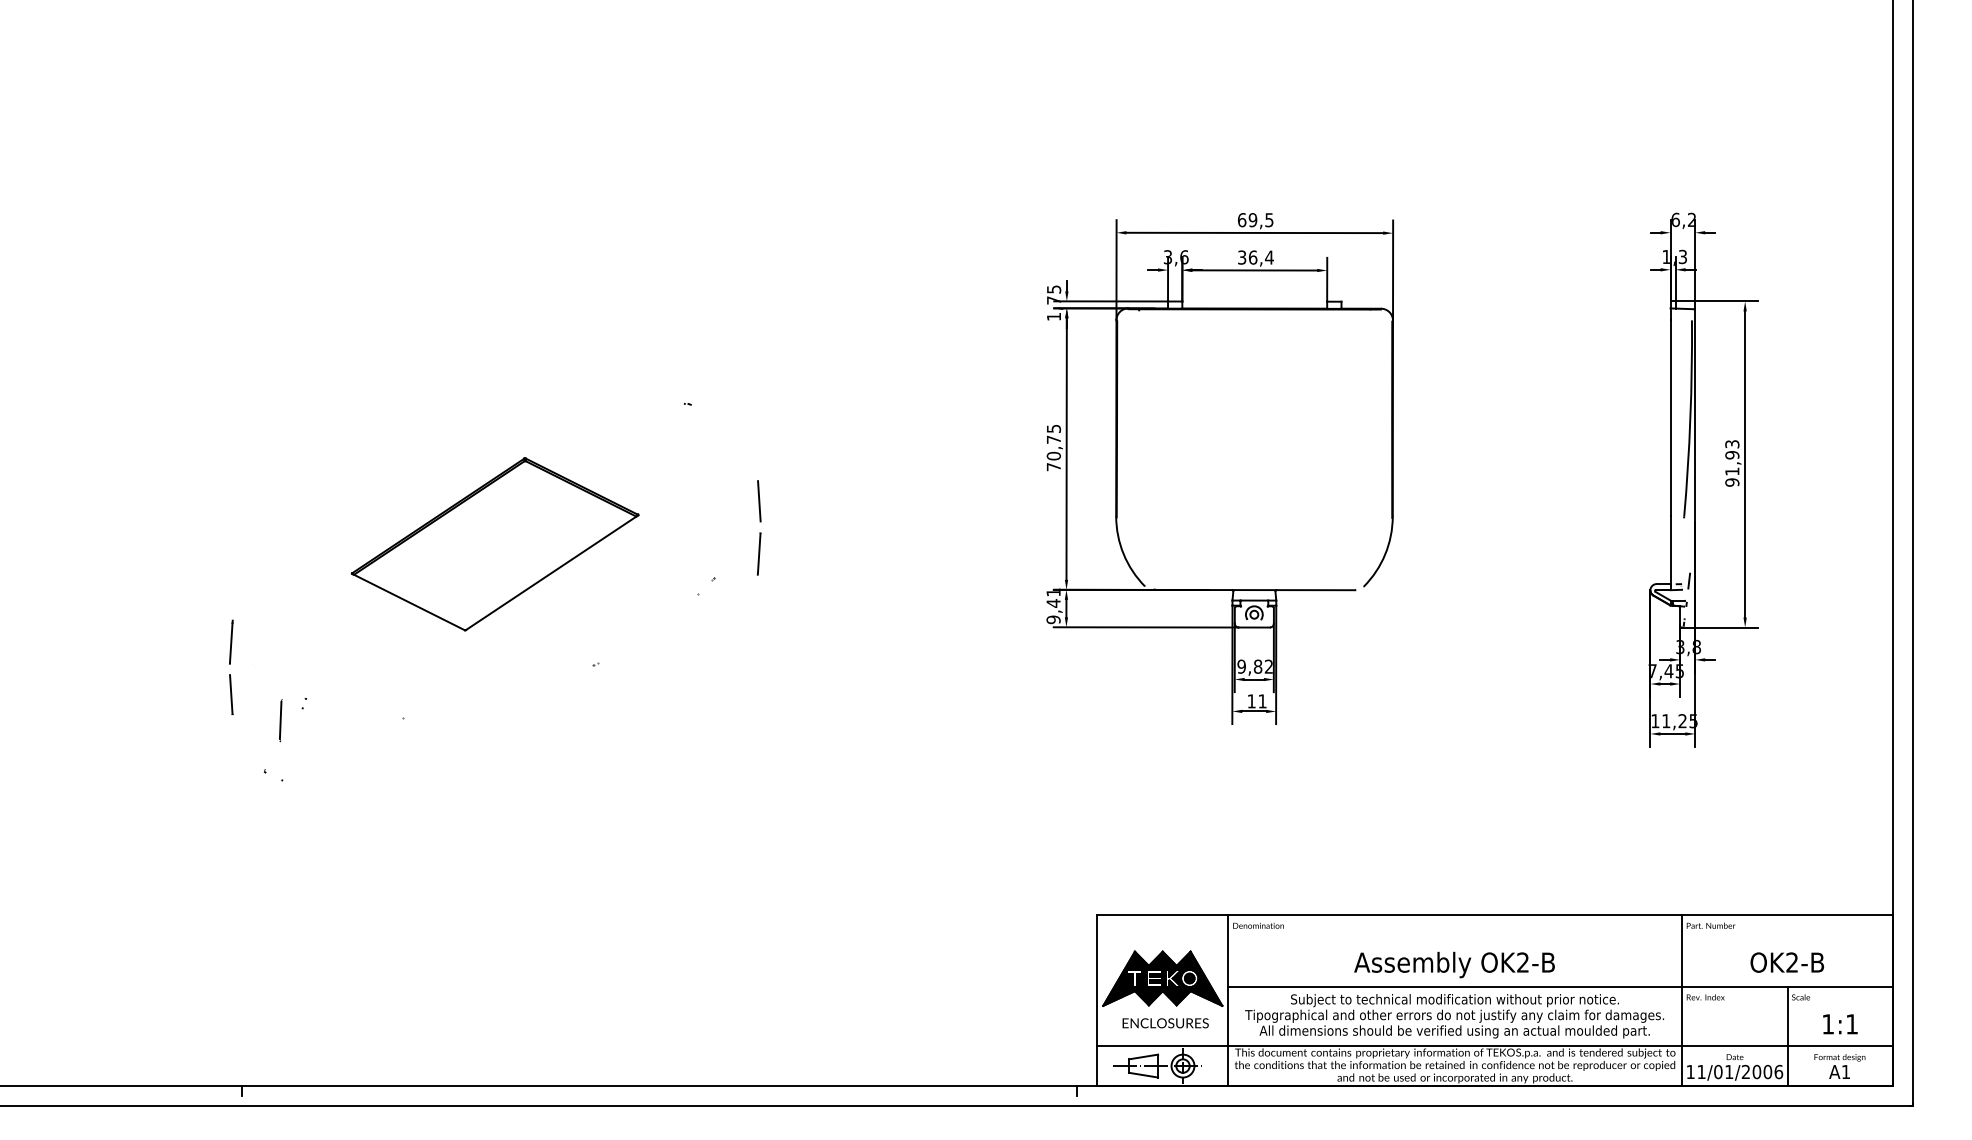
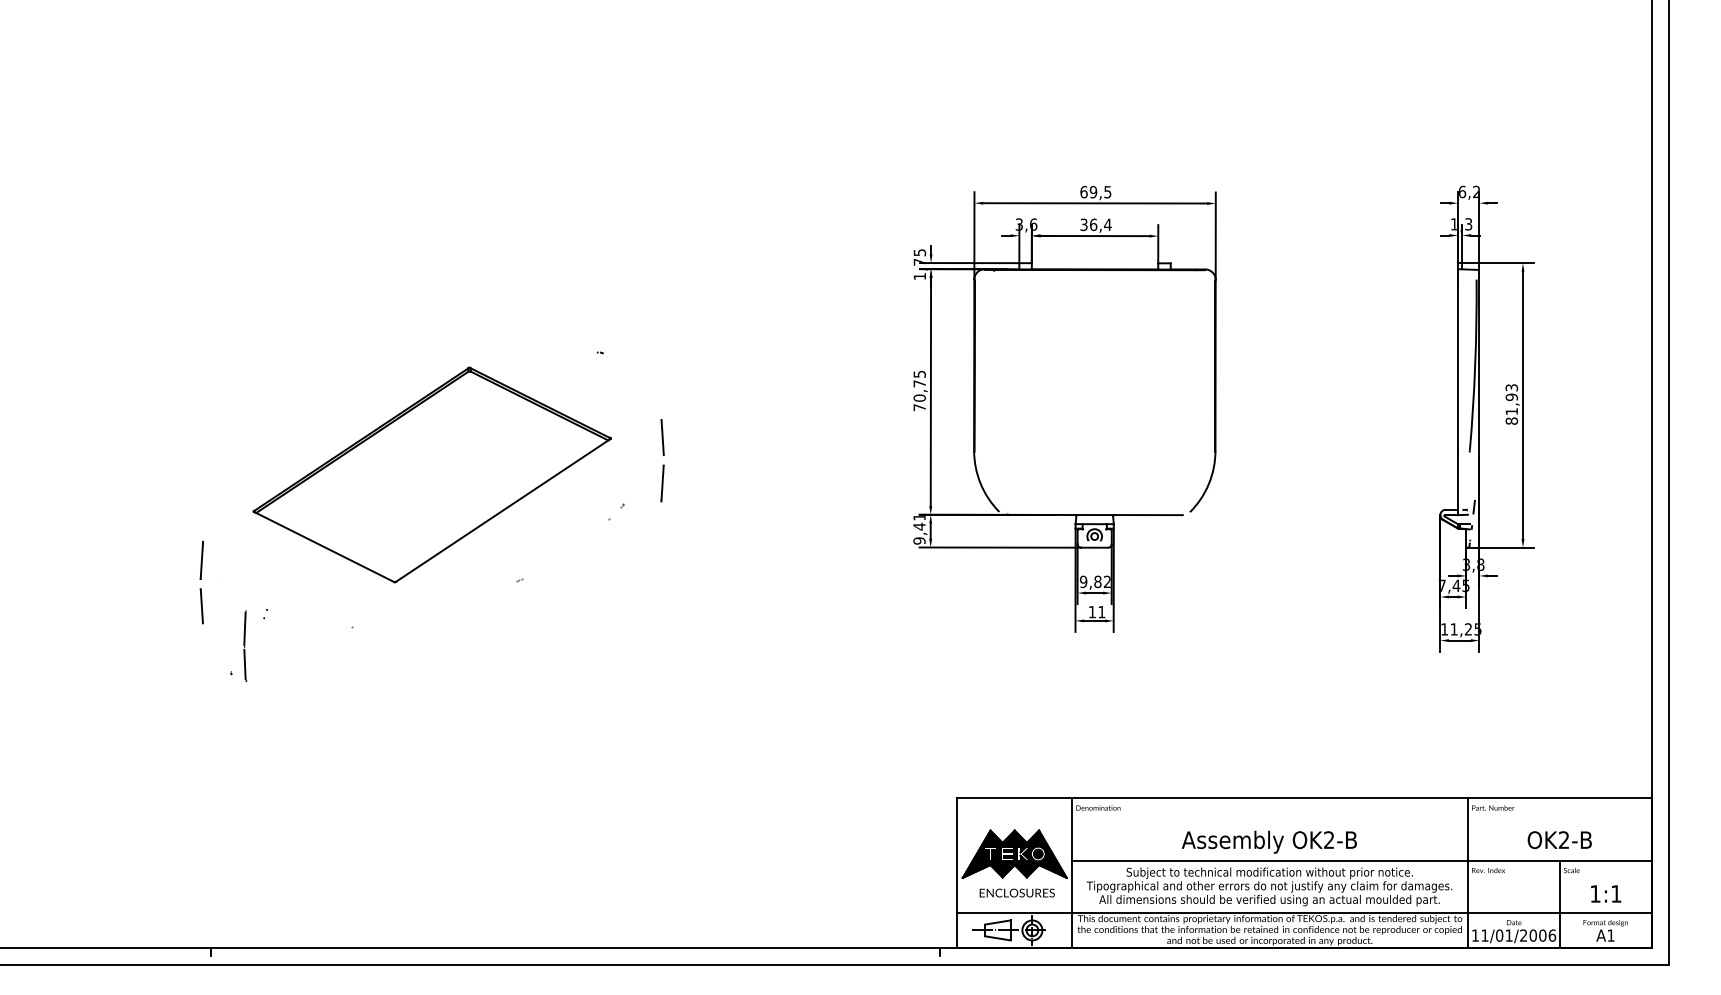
text: (1732, 482) -> (1511, 421), 91,93 -> 81,93
part: (494, 544) -> (431, 475), size x1.43
line: (280, 761) -> (244, 664), added

